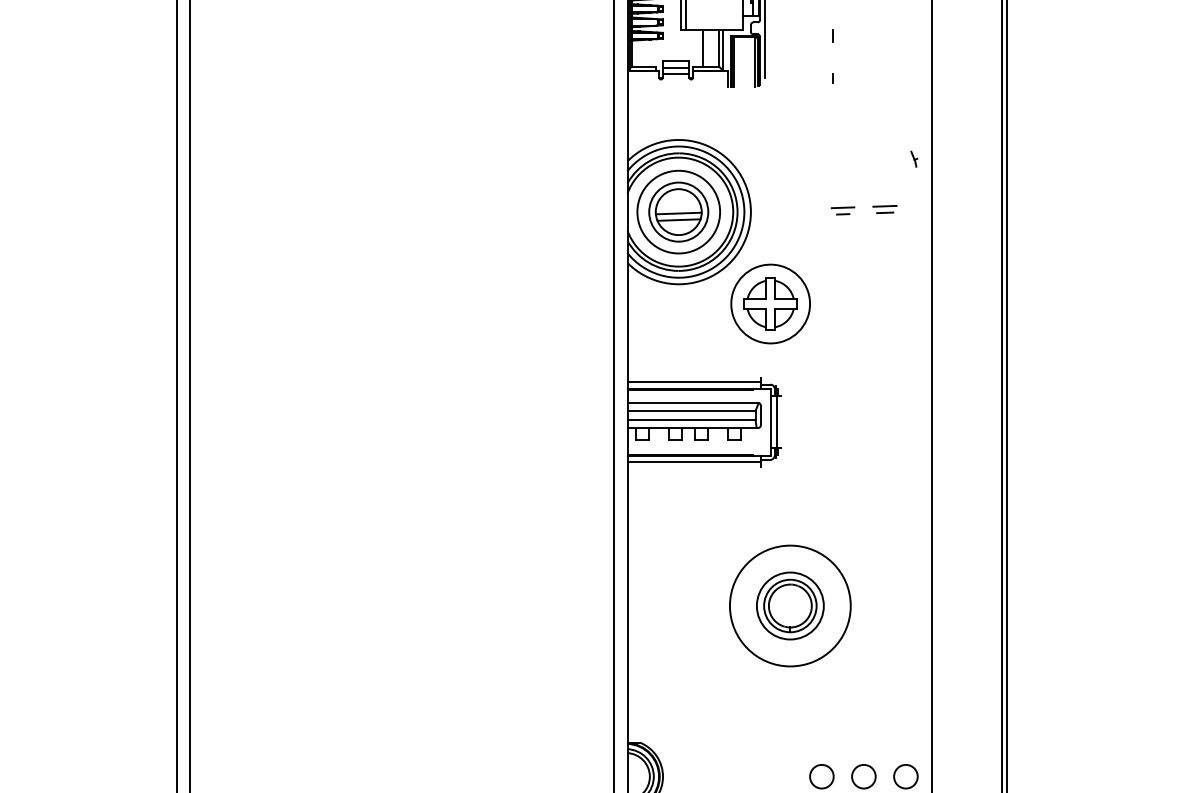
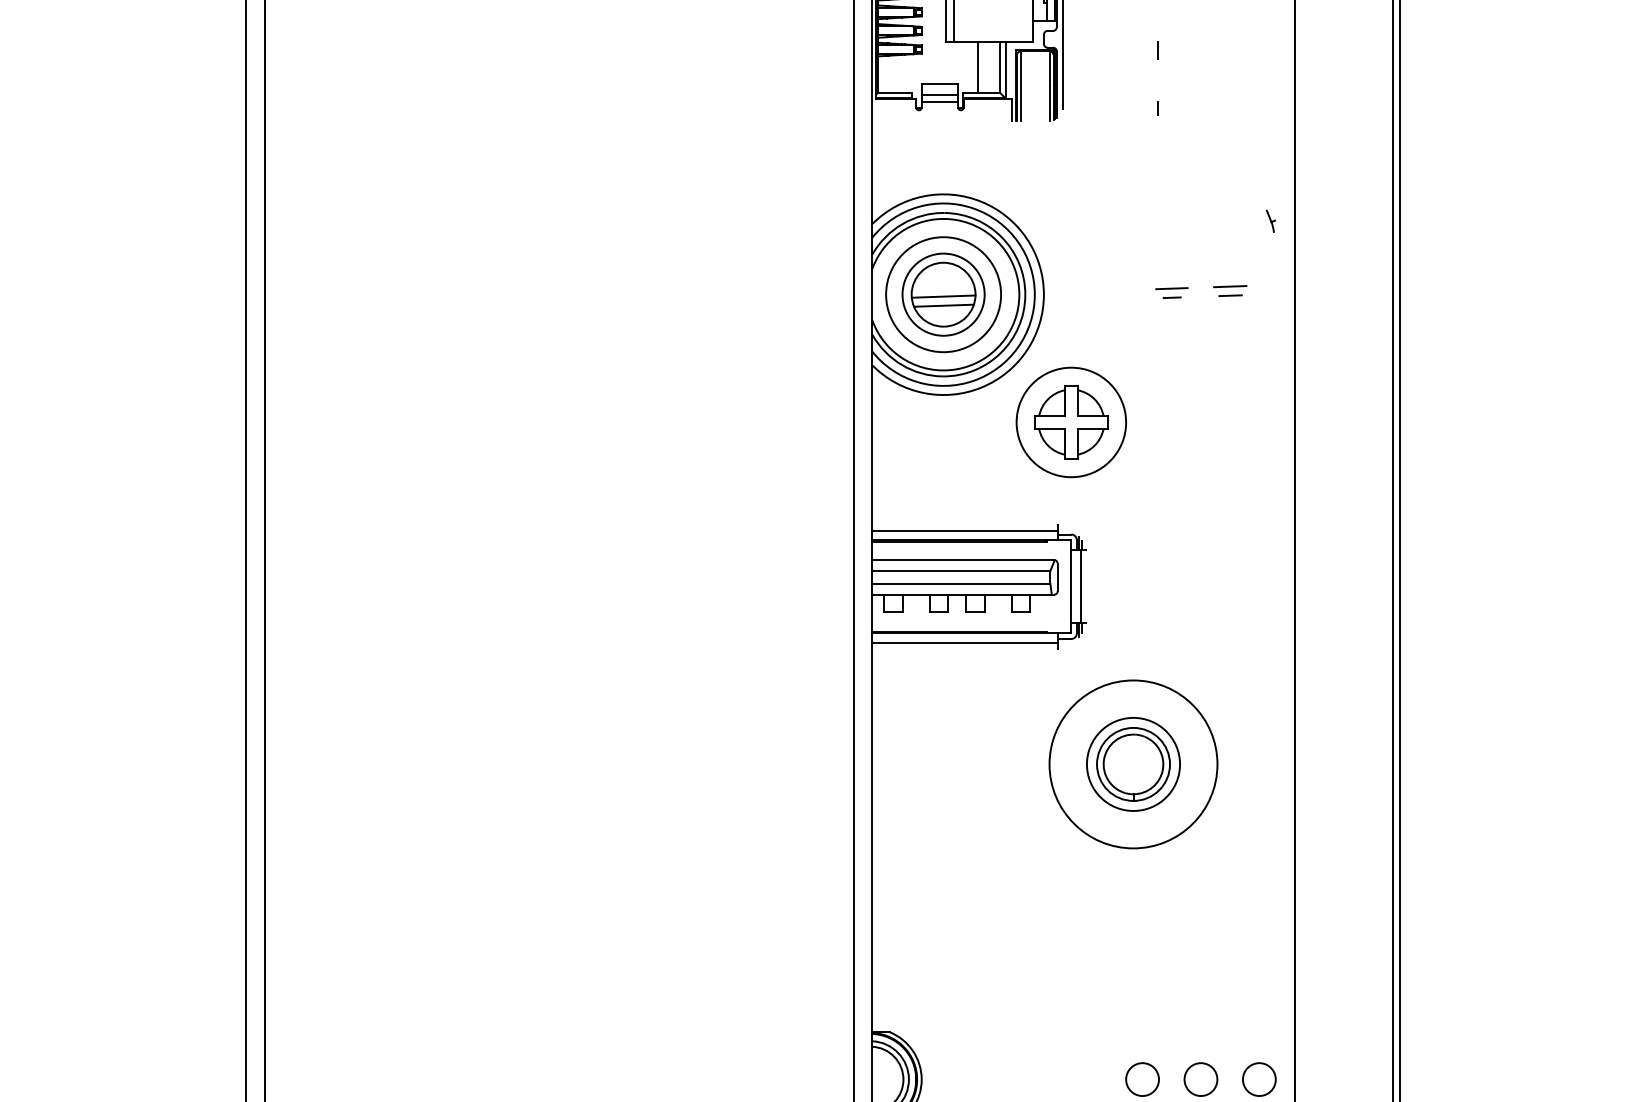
part: (790, 605) -> (1133, 763), moved

